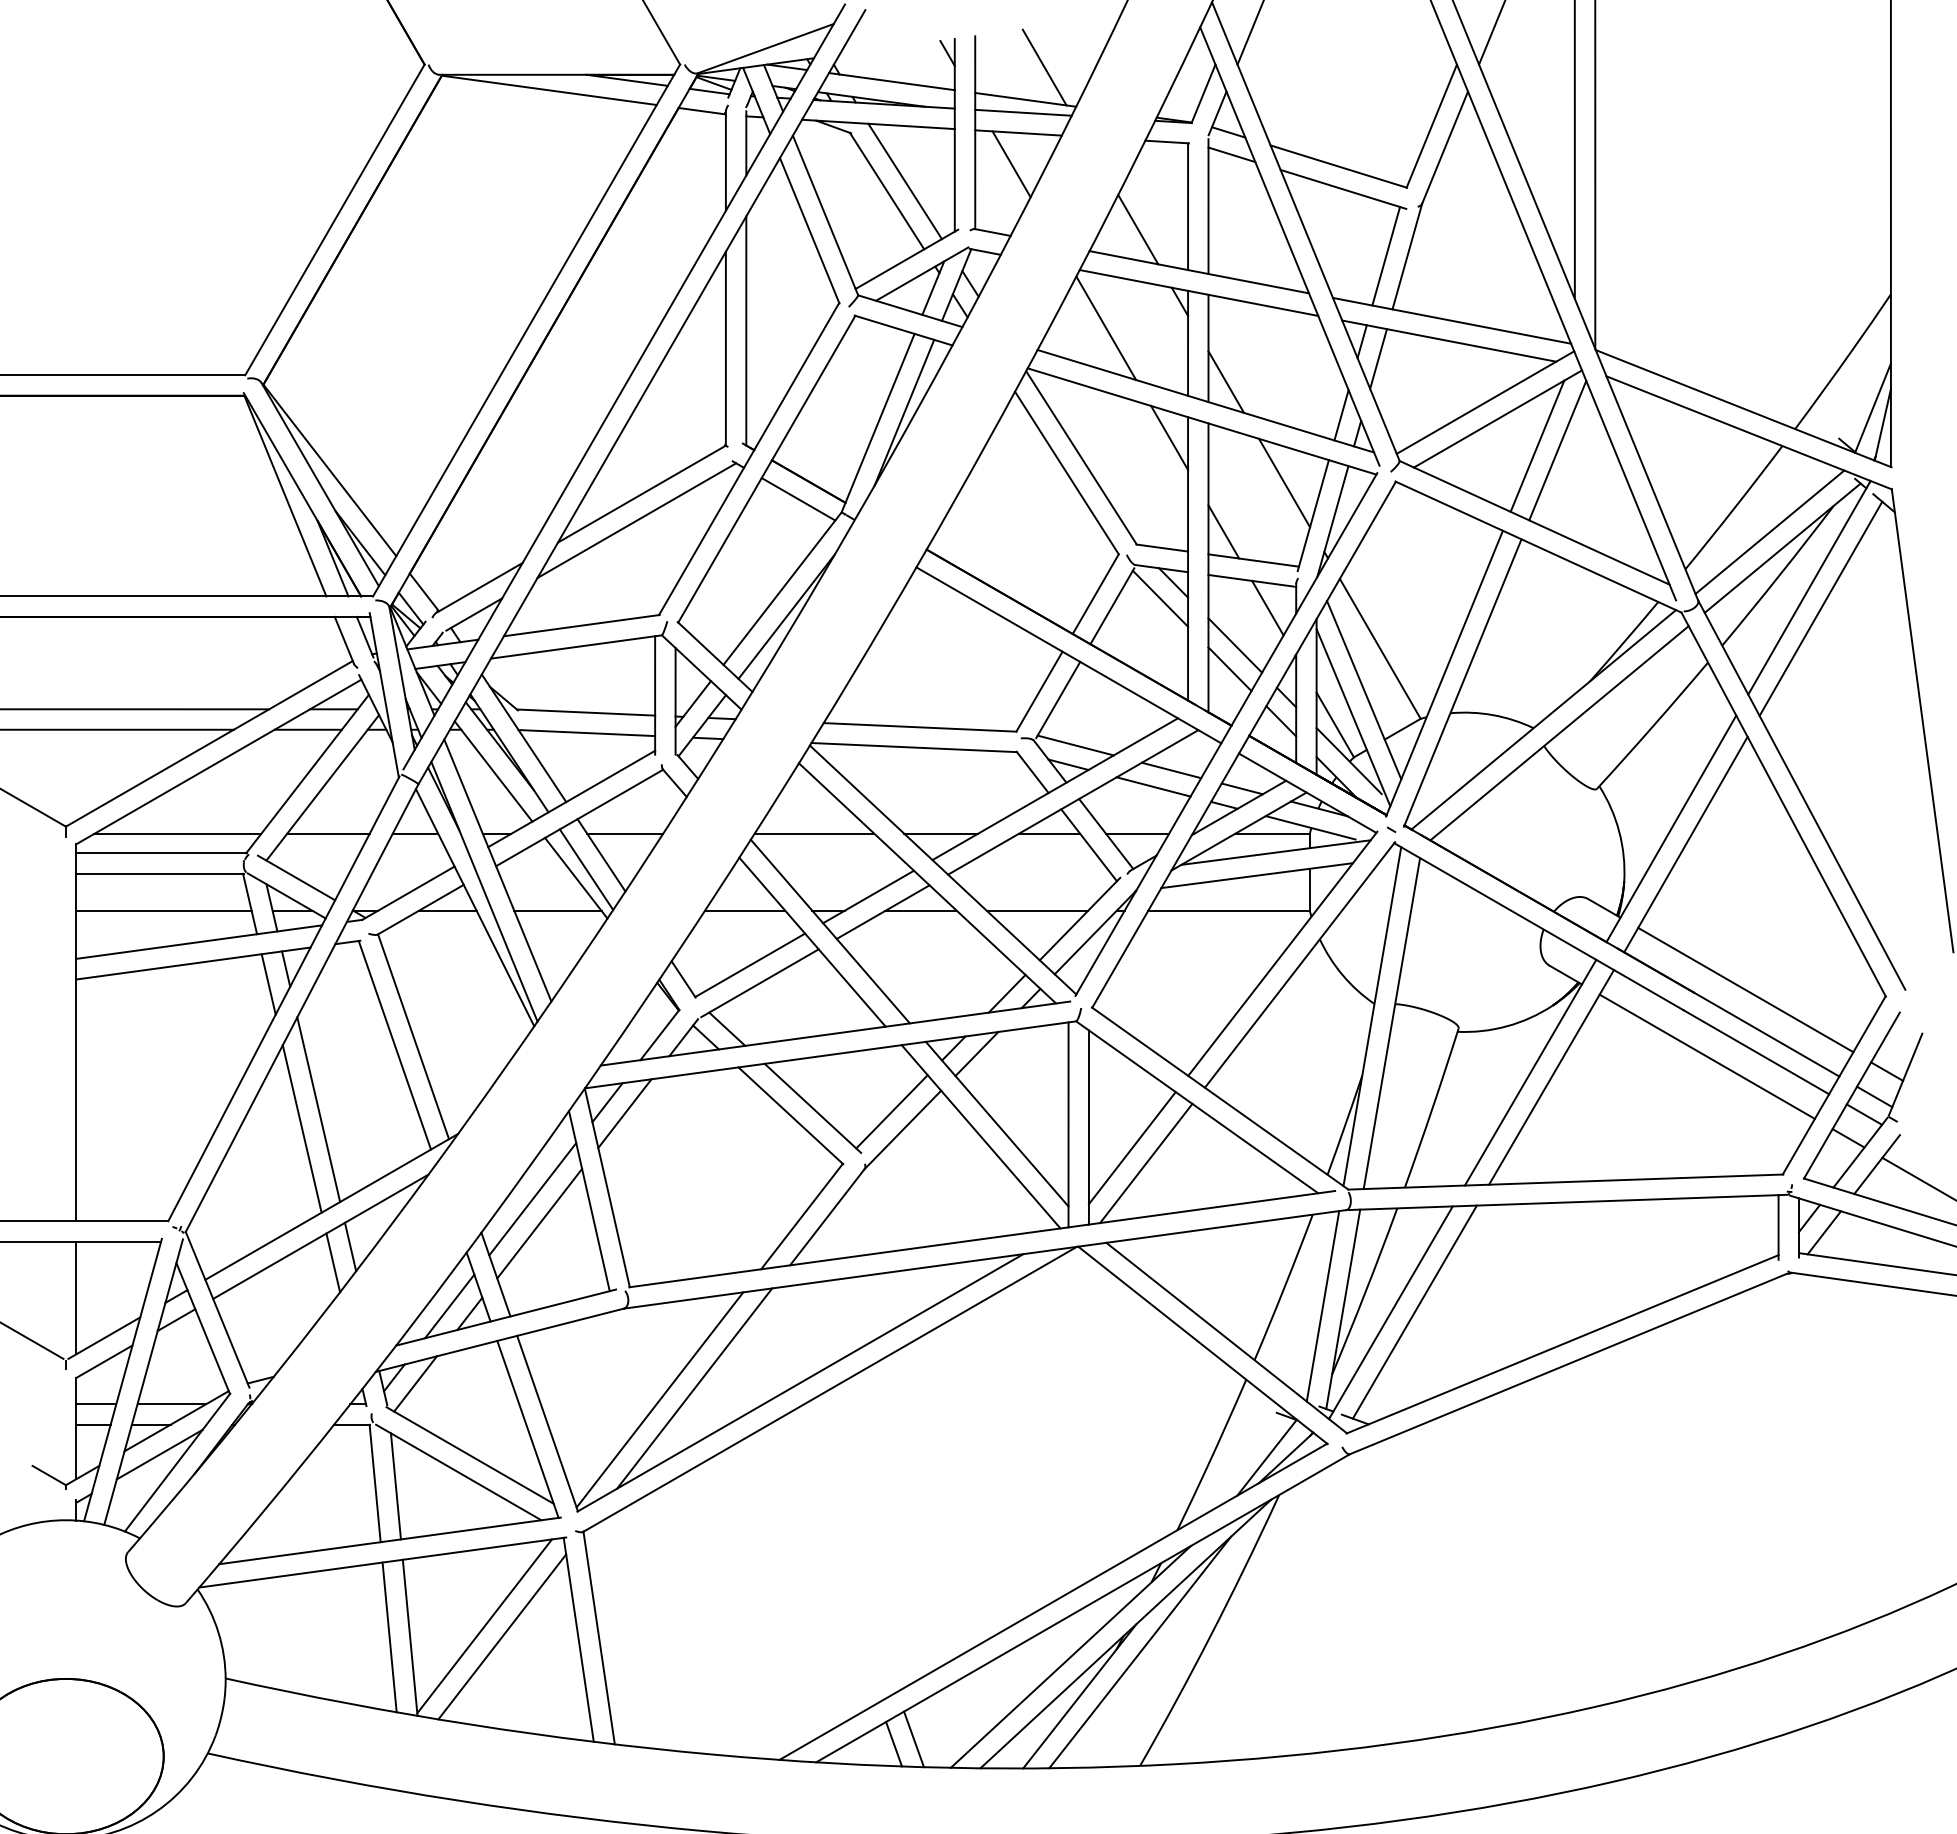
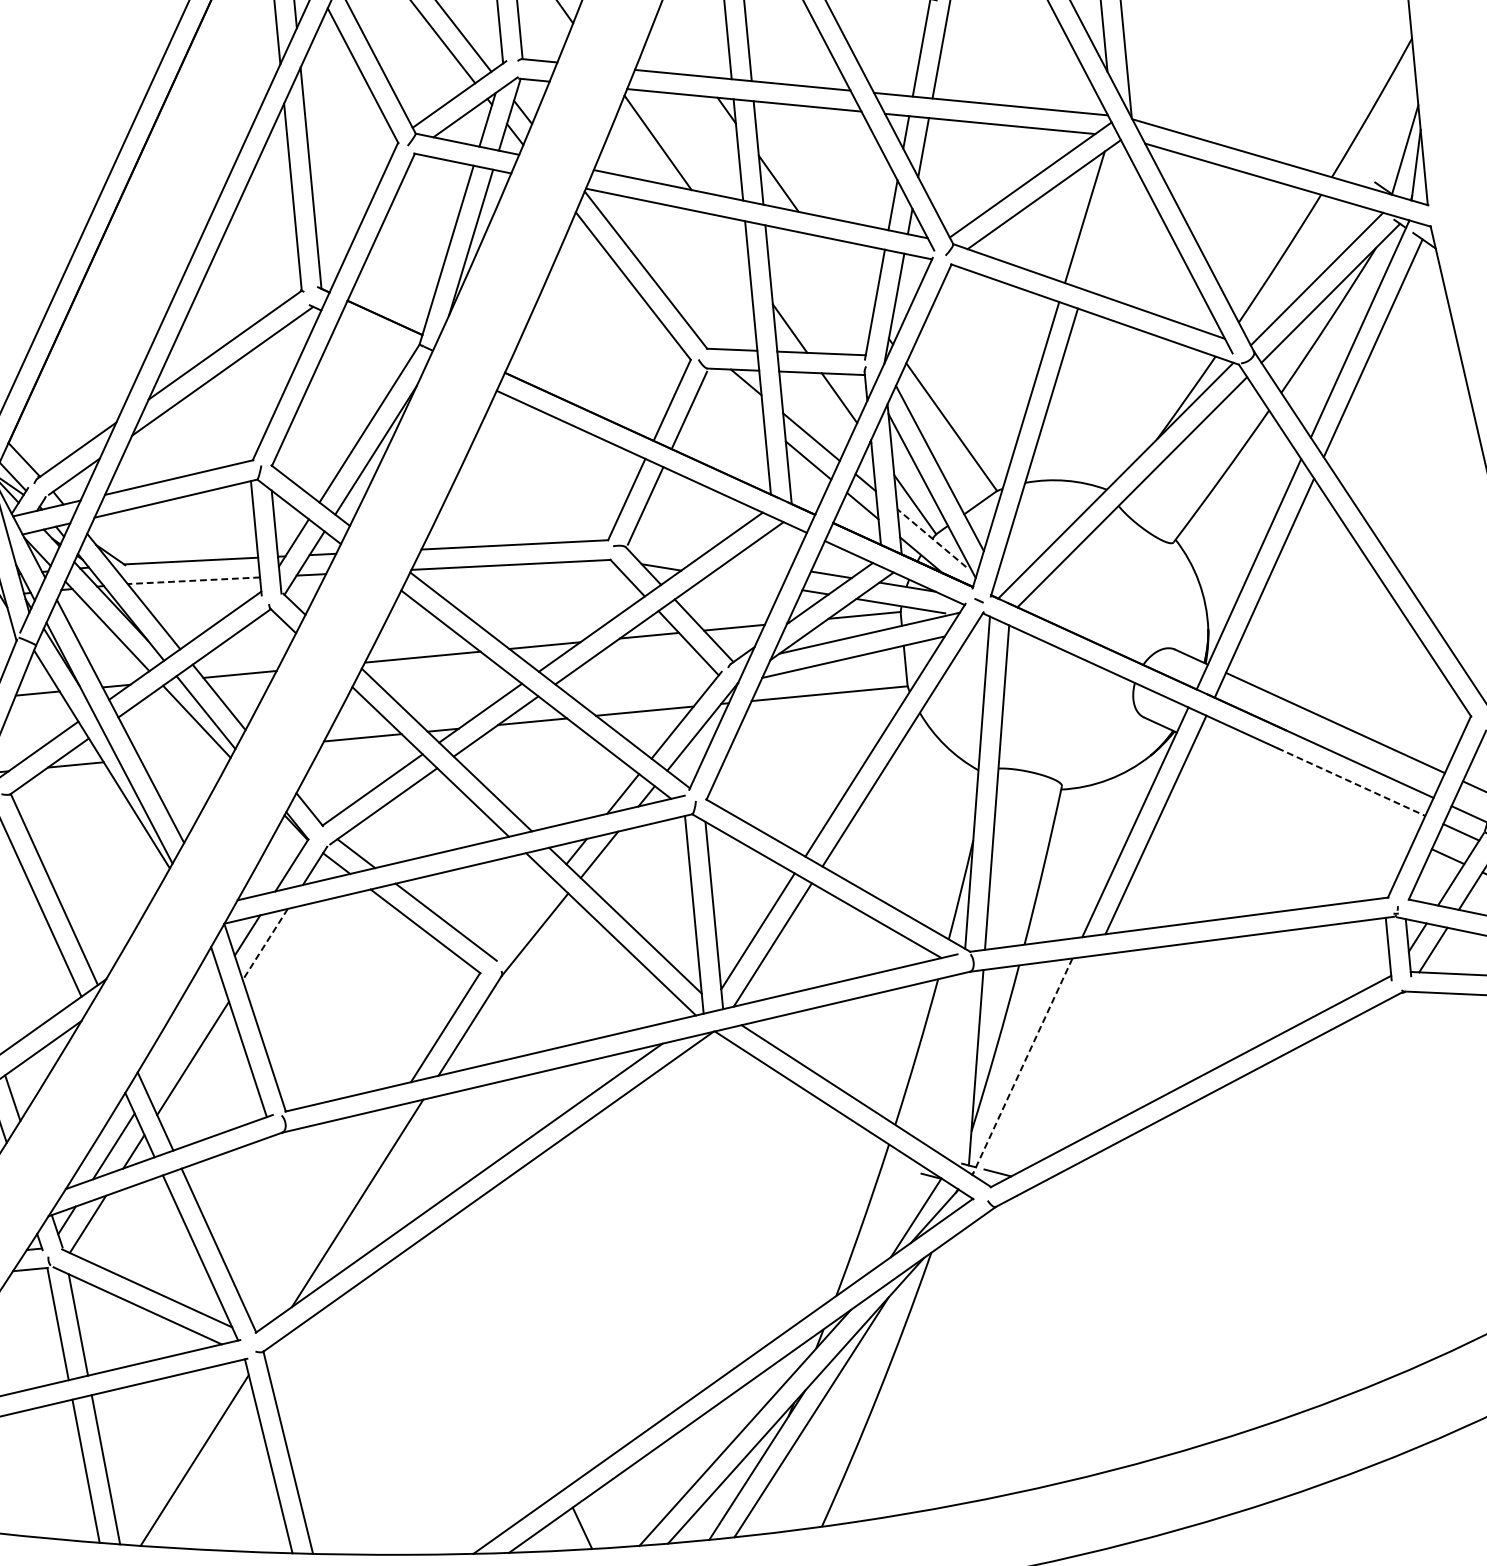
line: (1138, 229) -> (680, 44), removed
line: (1169, 437) -> (729, 242), removed
line: (1557, 450) -> (1104, 219), removed
line: (1284, 482) -> (844, 275), removed
line: (798, 499) -> (376, 336), removed
line: (1160, 598) -> (735, 398), removed
line: (586, 733) -> (193, 581), solid -> dashed
line: (1075, 745) -> (666, 548), removed
line: (1348, 760) -> (931, 537), solid -> dashed
line: (1171, 770) -> (761, 563), removed
line: (1153, 786) -> (745, 580), removed
line: (557, 910) -> (181, 754), removed
line: (1756, 1052) -> (1351, 782), solid -> dashed
line: (1706, 1056) -> (1303, 790), removed
line: (891, 1111) -> (522, 918), removed
line: (624, 1114) -> (264, 945), solid -> dashed
line: (532, 1199) -> (183, 1035), removed
line: (1322, 1306) -> (955, 1066), removed
line: (1414, 1311) -> (1045, 1063), removed
line: (1391, 1312) -> (1023, 1066), solid -> dashed
line: (659, 1399) -> (324, 1217), removed
line: (484, 1626) -> (176, 1452), removed
line: (913, 1739) -> (600, 1521), removed

